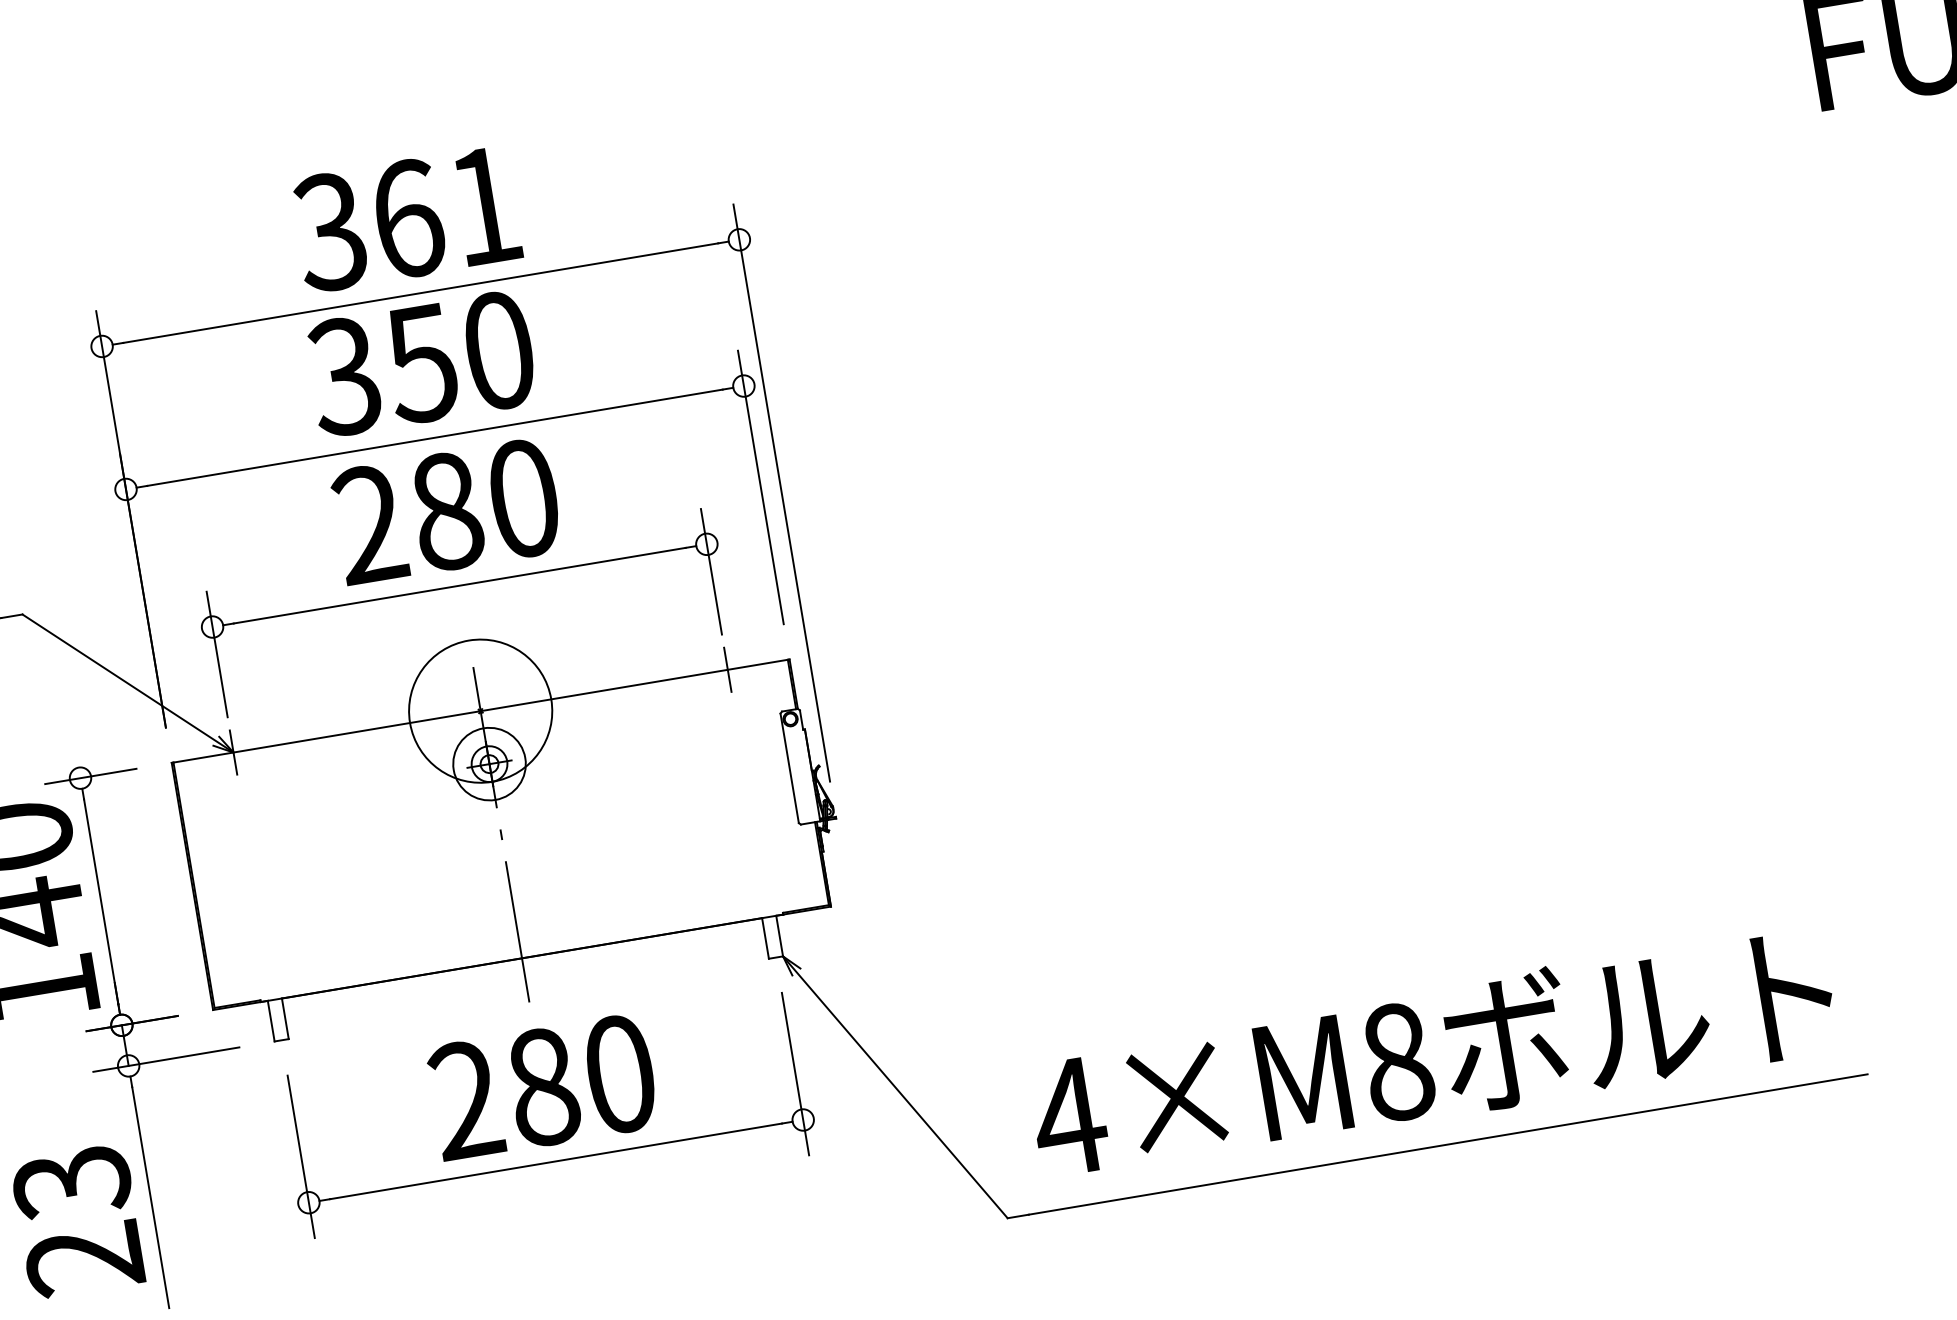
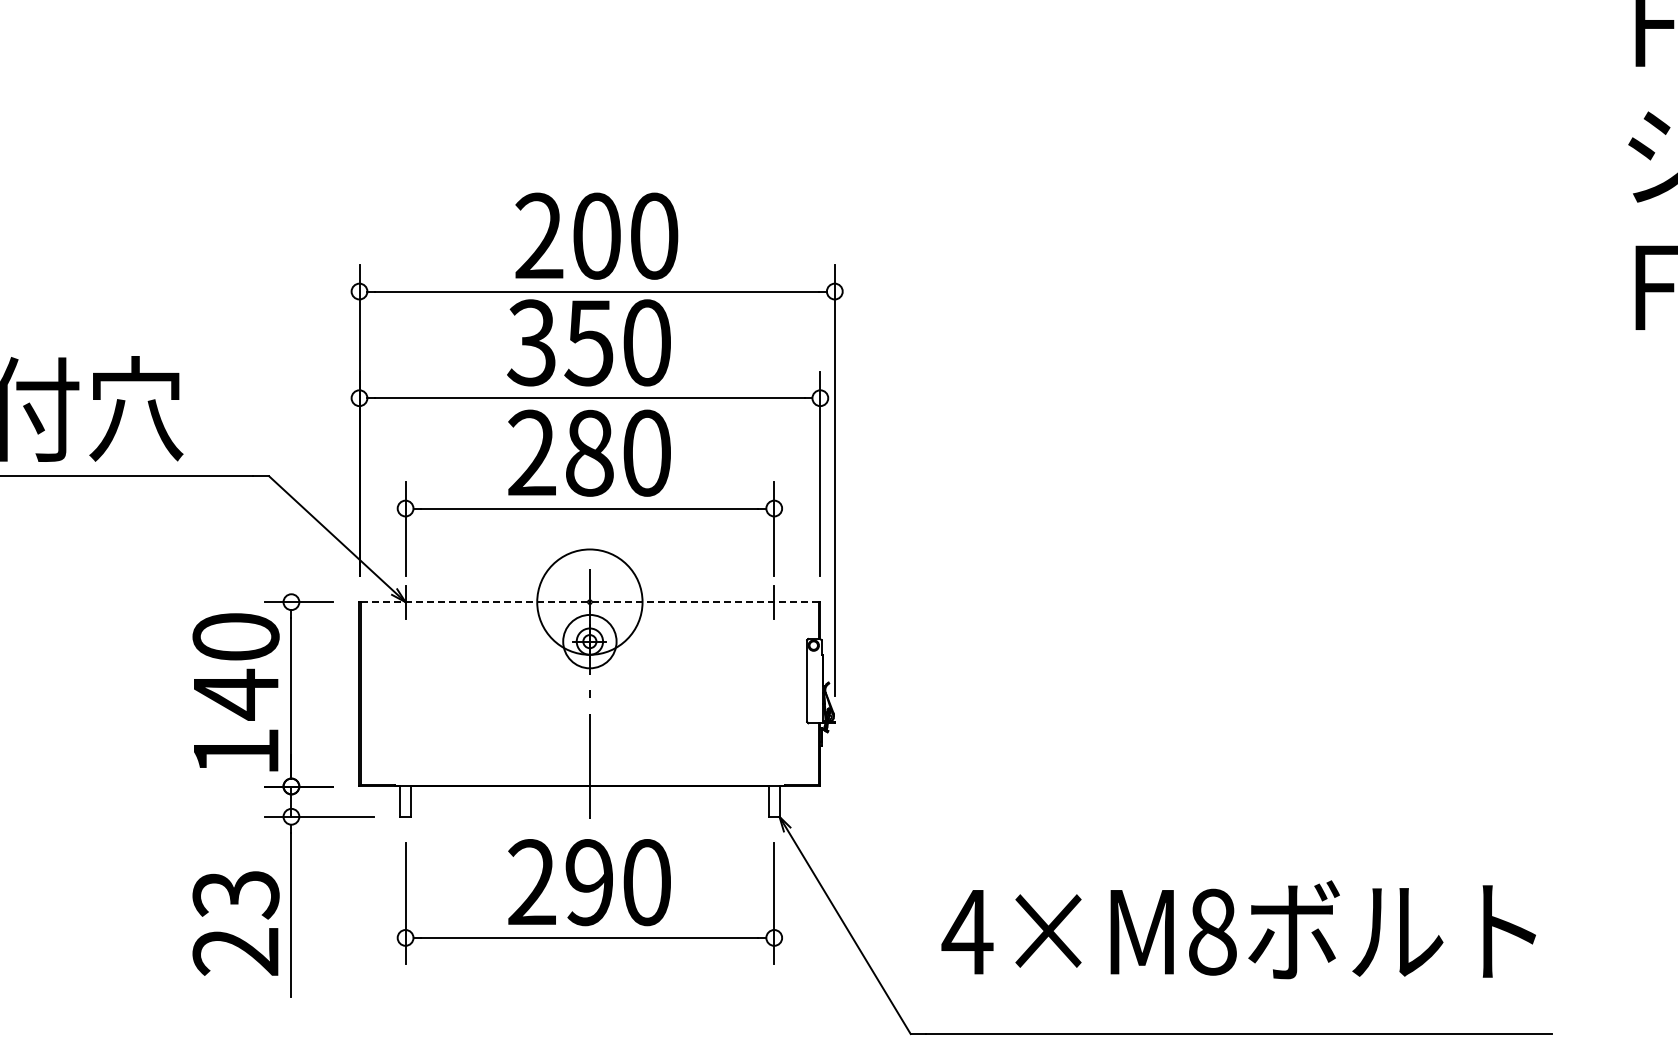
text: (407, 218) -> (596, 235), 361 -> 200
line: (480, 711) -> (589, 602), solid -> dashed
text: (1431, 1052) -> (1238, 929), moved
text: (543, 1087) -> (589, 882), 280 -> 290

